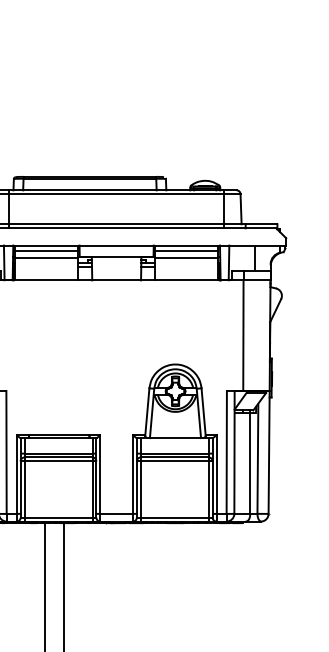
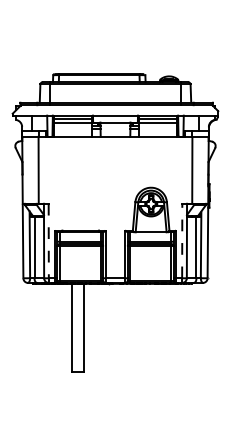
line: (227, 451) -> (182, 240), solid -> dashed
line: (6, 453) -> (48, 241), solid -> dashed

